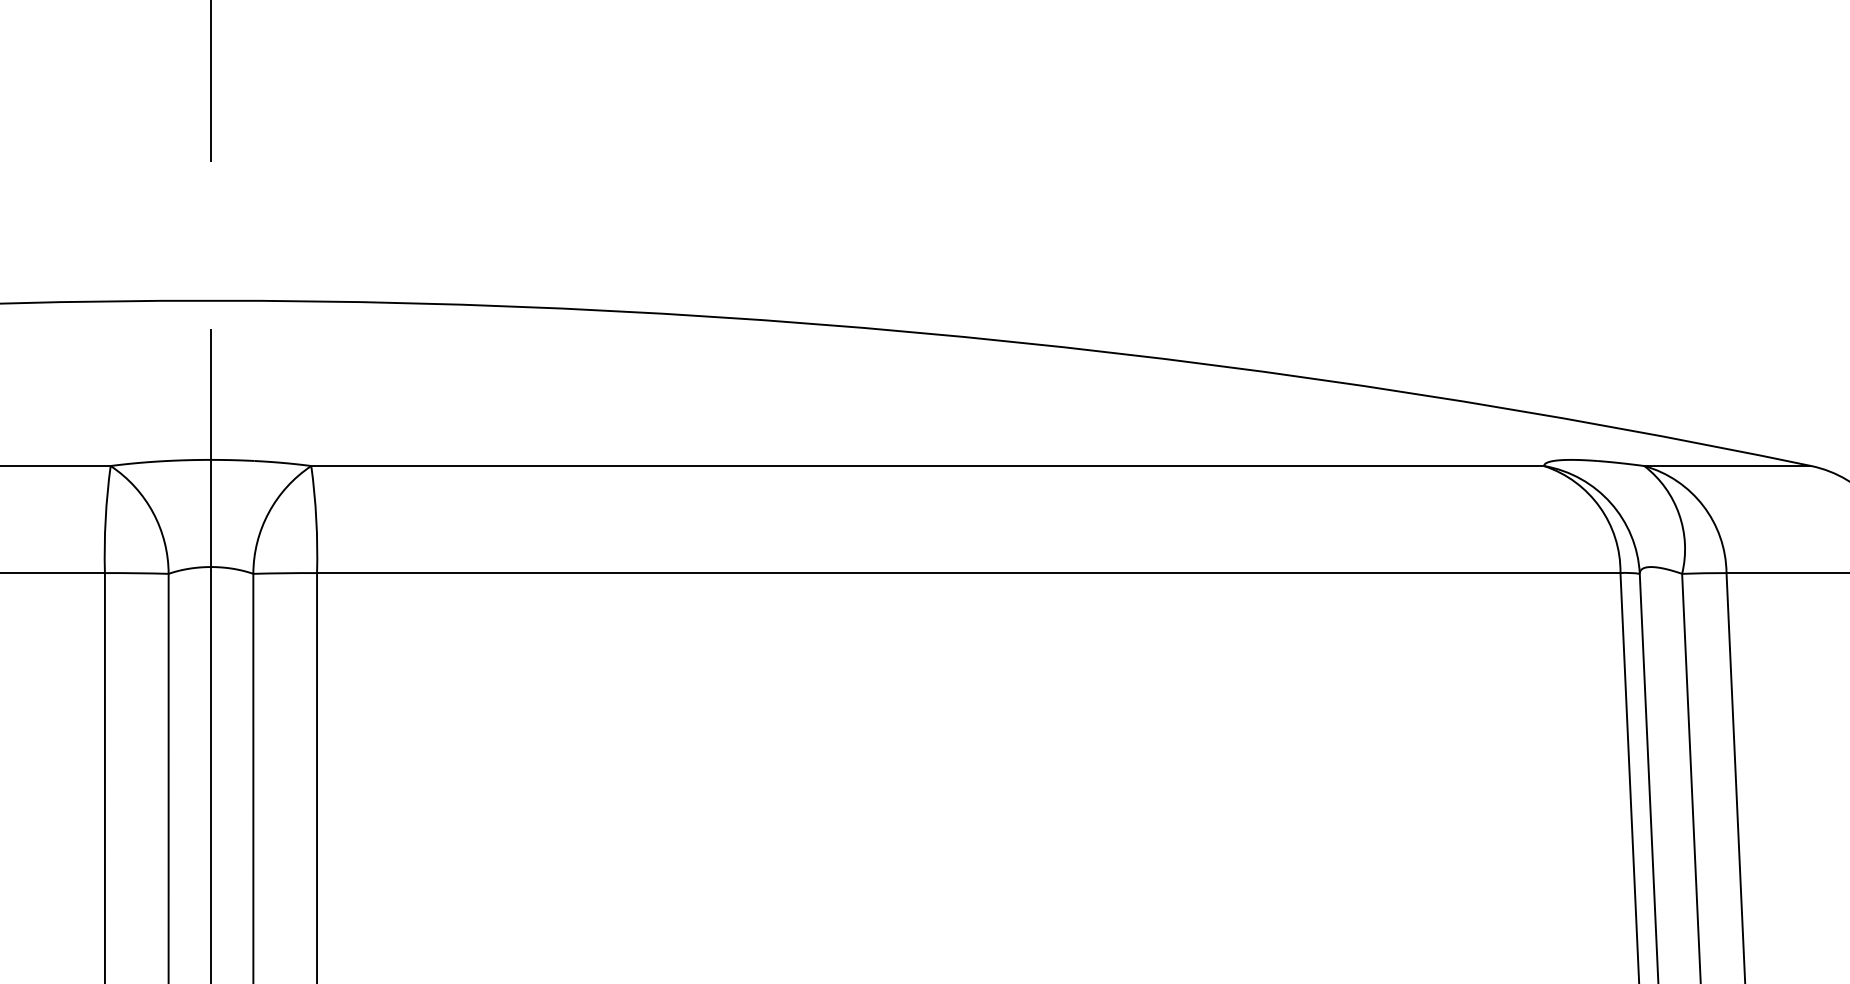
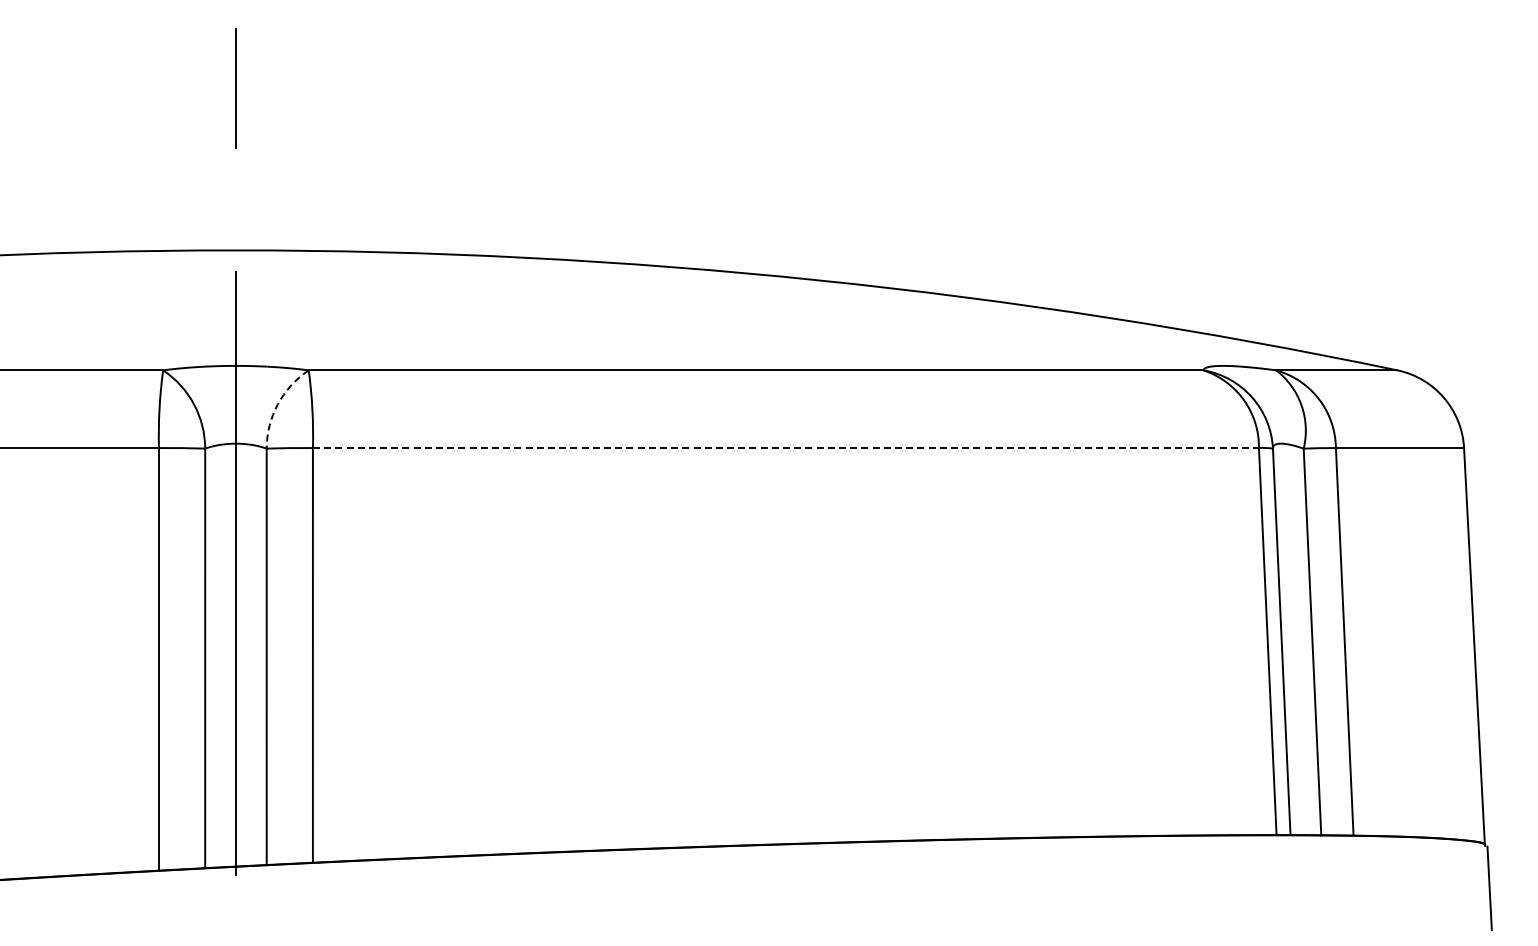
arc: (268, 513) -> (277, 404), solid -> dashed
line: (969, 573) -> (786, 448), solid -> dashed

